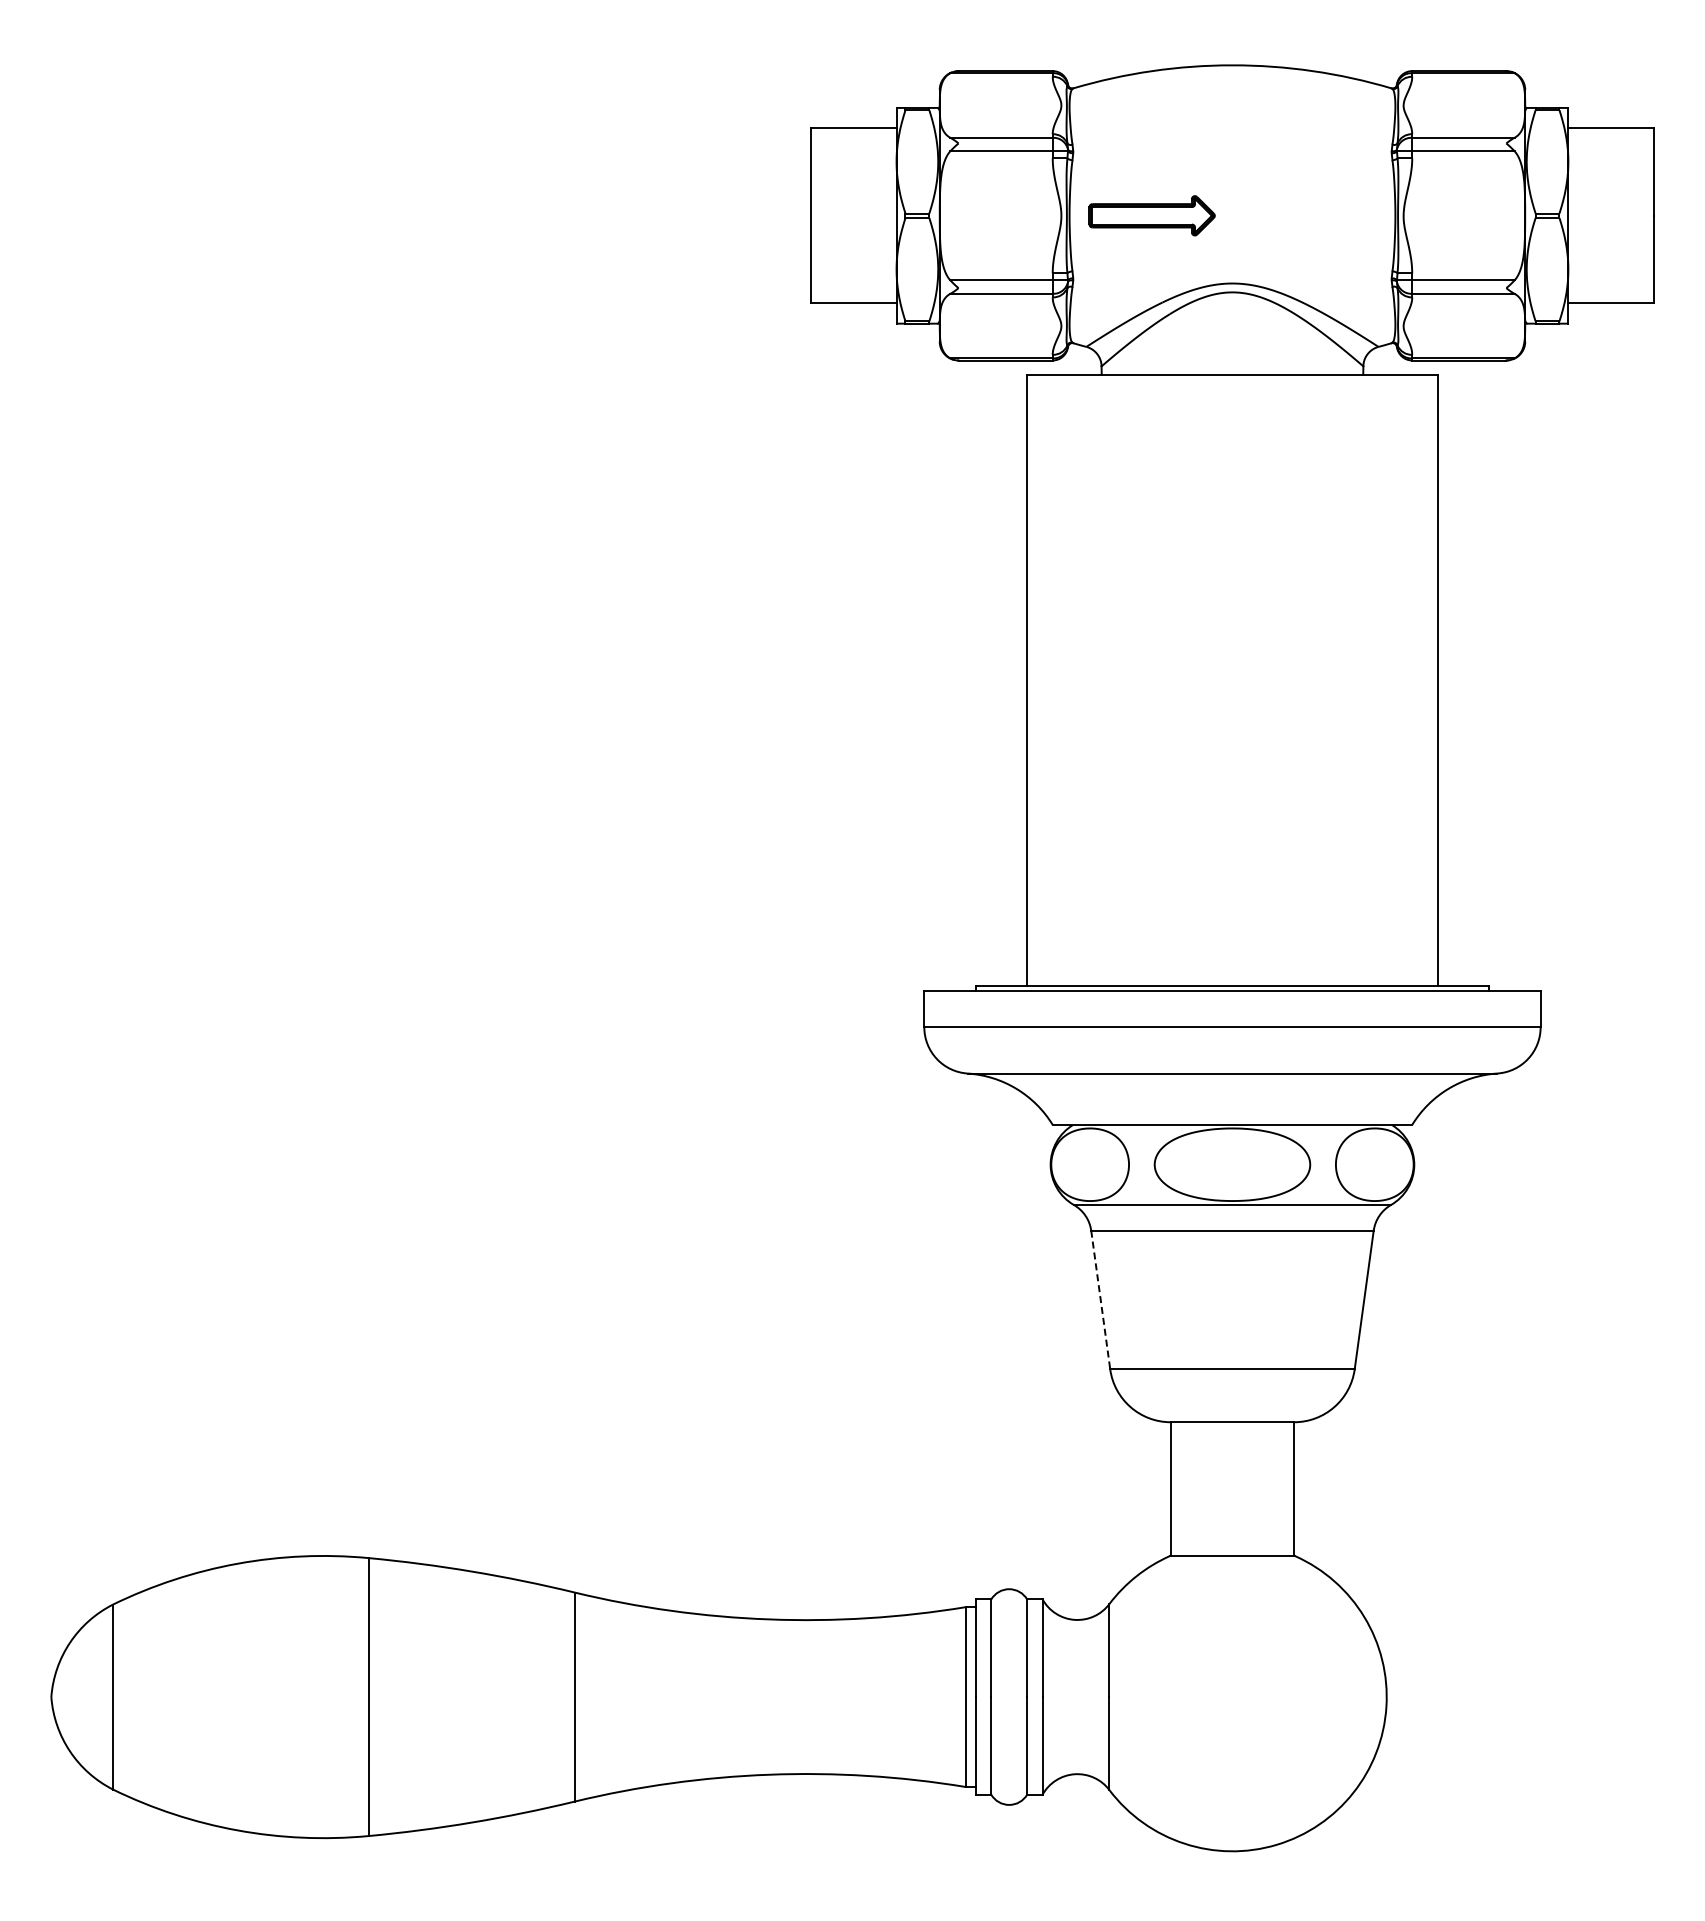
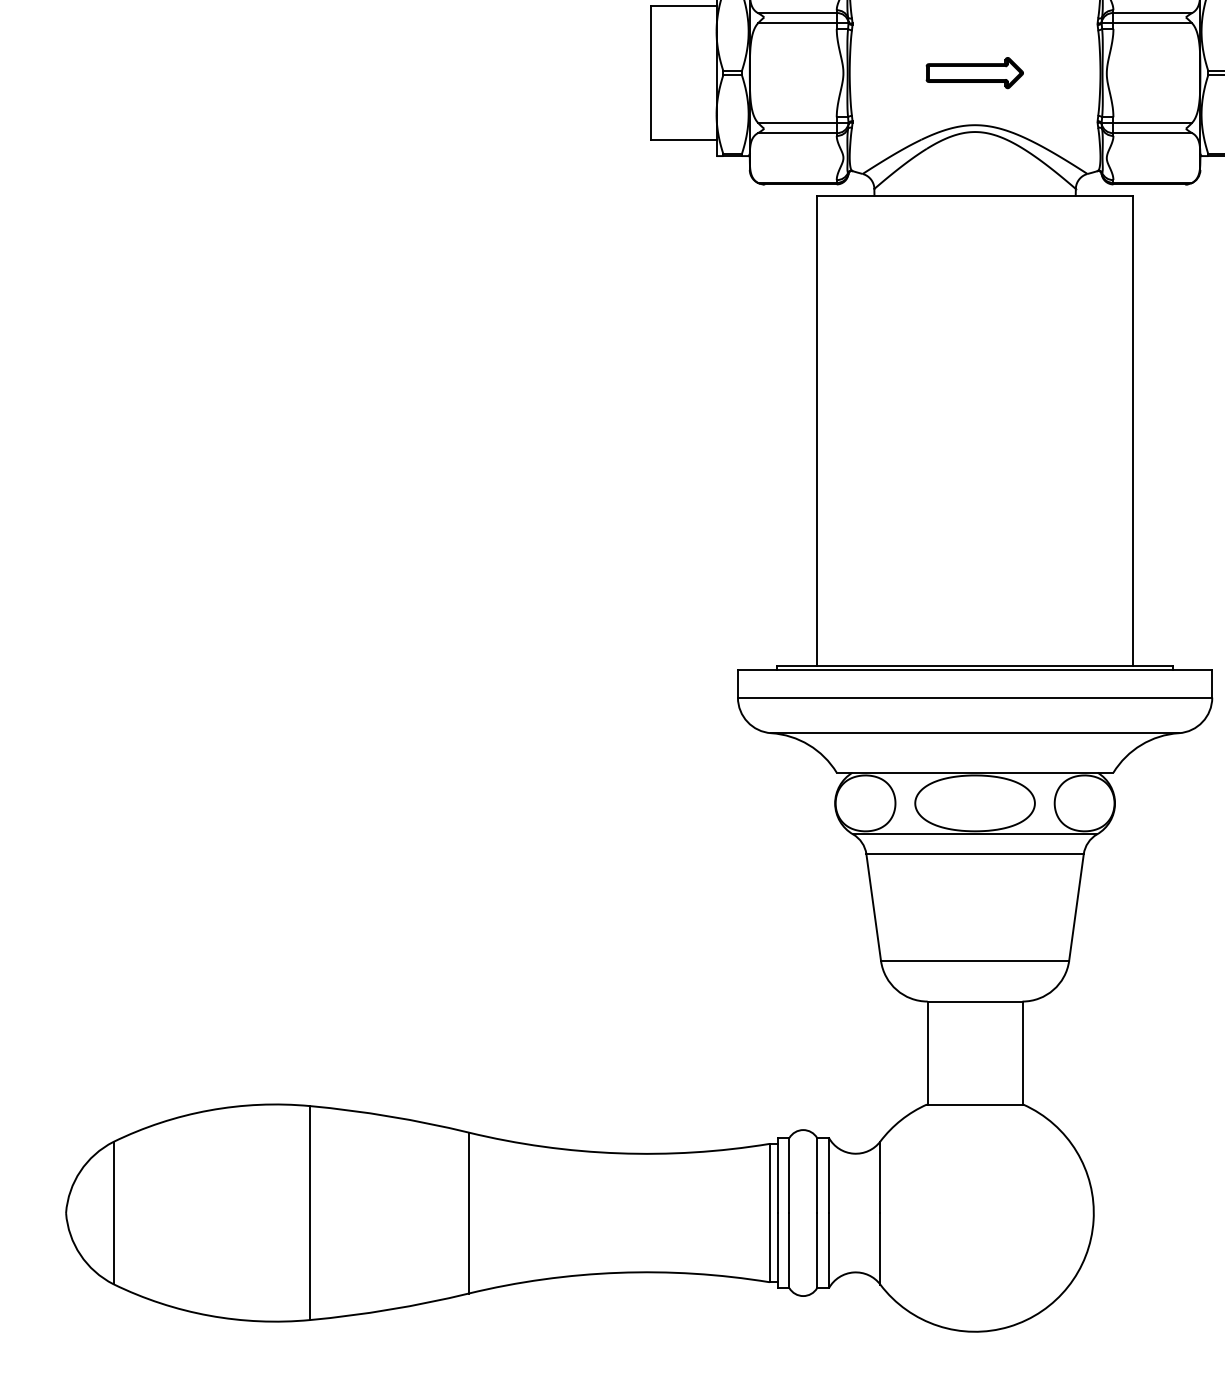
part: (1151, 215) -> (974, 72), moved
line: (1100, 1300) -> (873, 907), dashed -> solid

